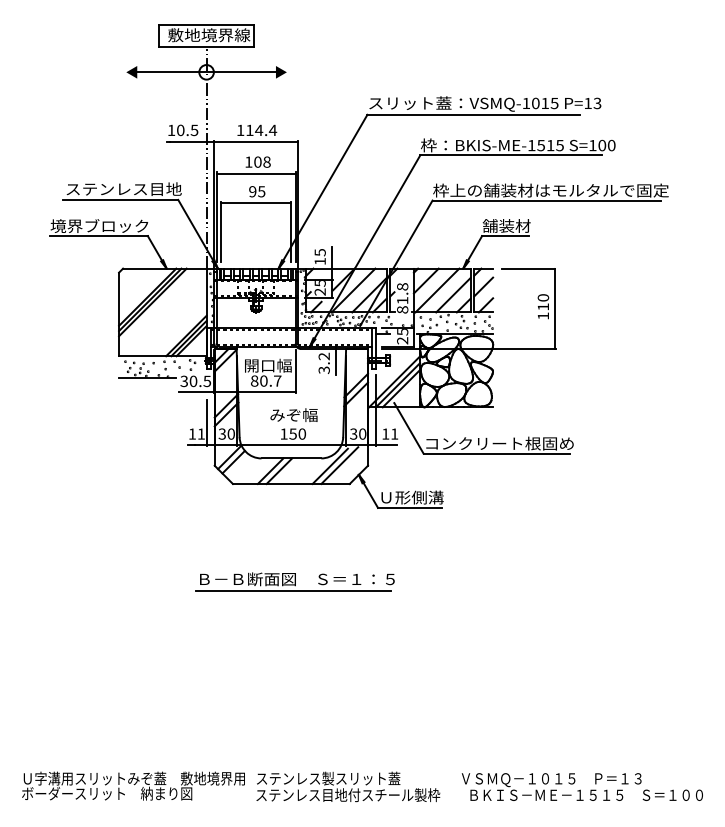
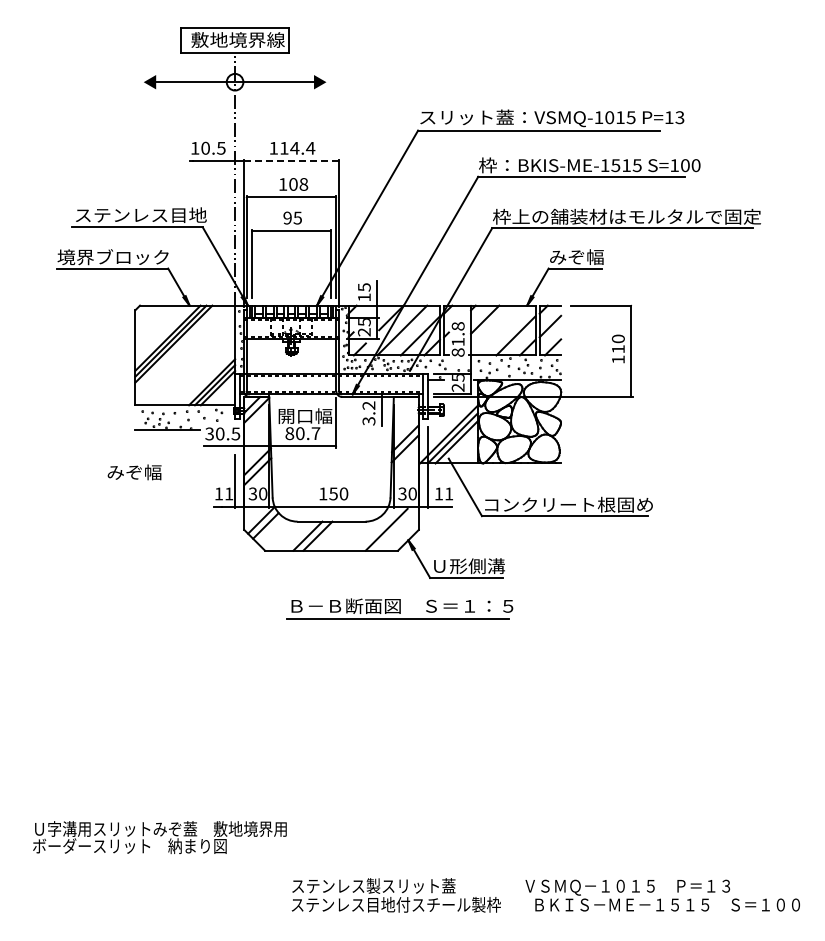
line: (256, 141) -> (291, 161), solid -> dashed
text: (506, 225) -> (576, 256), 舗装材 -> みぞ幅
line: (437, 290) -> (497, 330), removed
text: (293, 415) -> (134, 472), moved
line: (329, 466) -> (375, 530), removed
part: (294, 581) -> (399, 608), moved
text: (133, 786) -> (159, 837), moved

